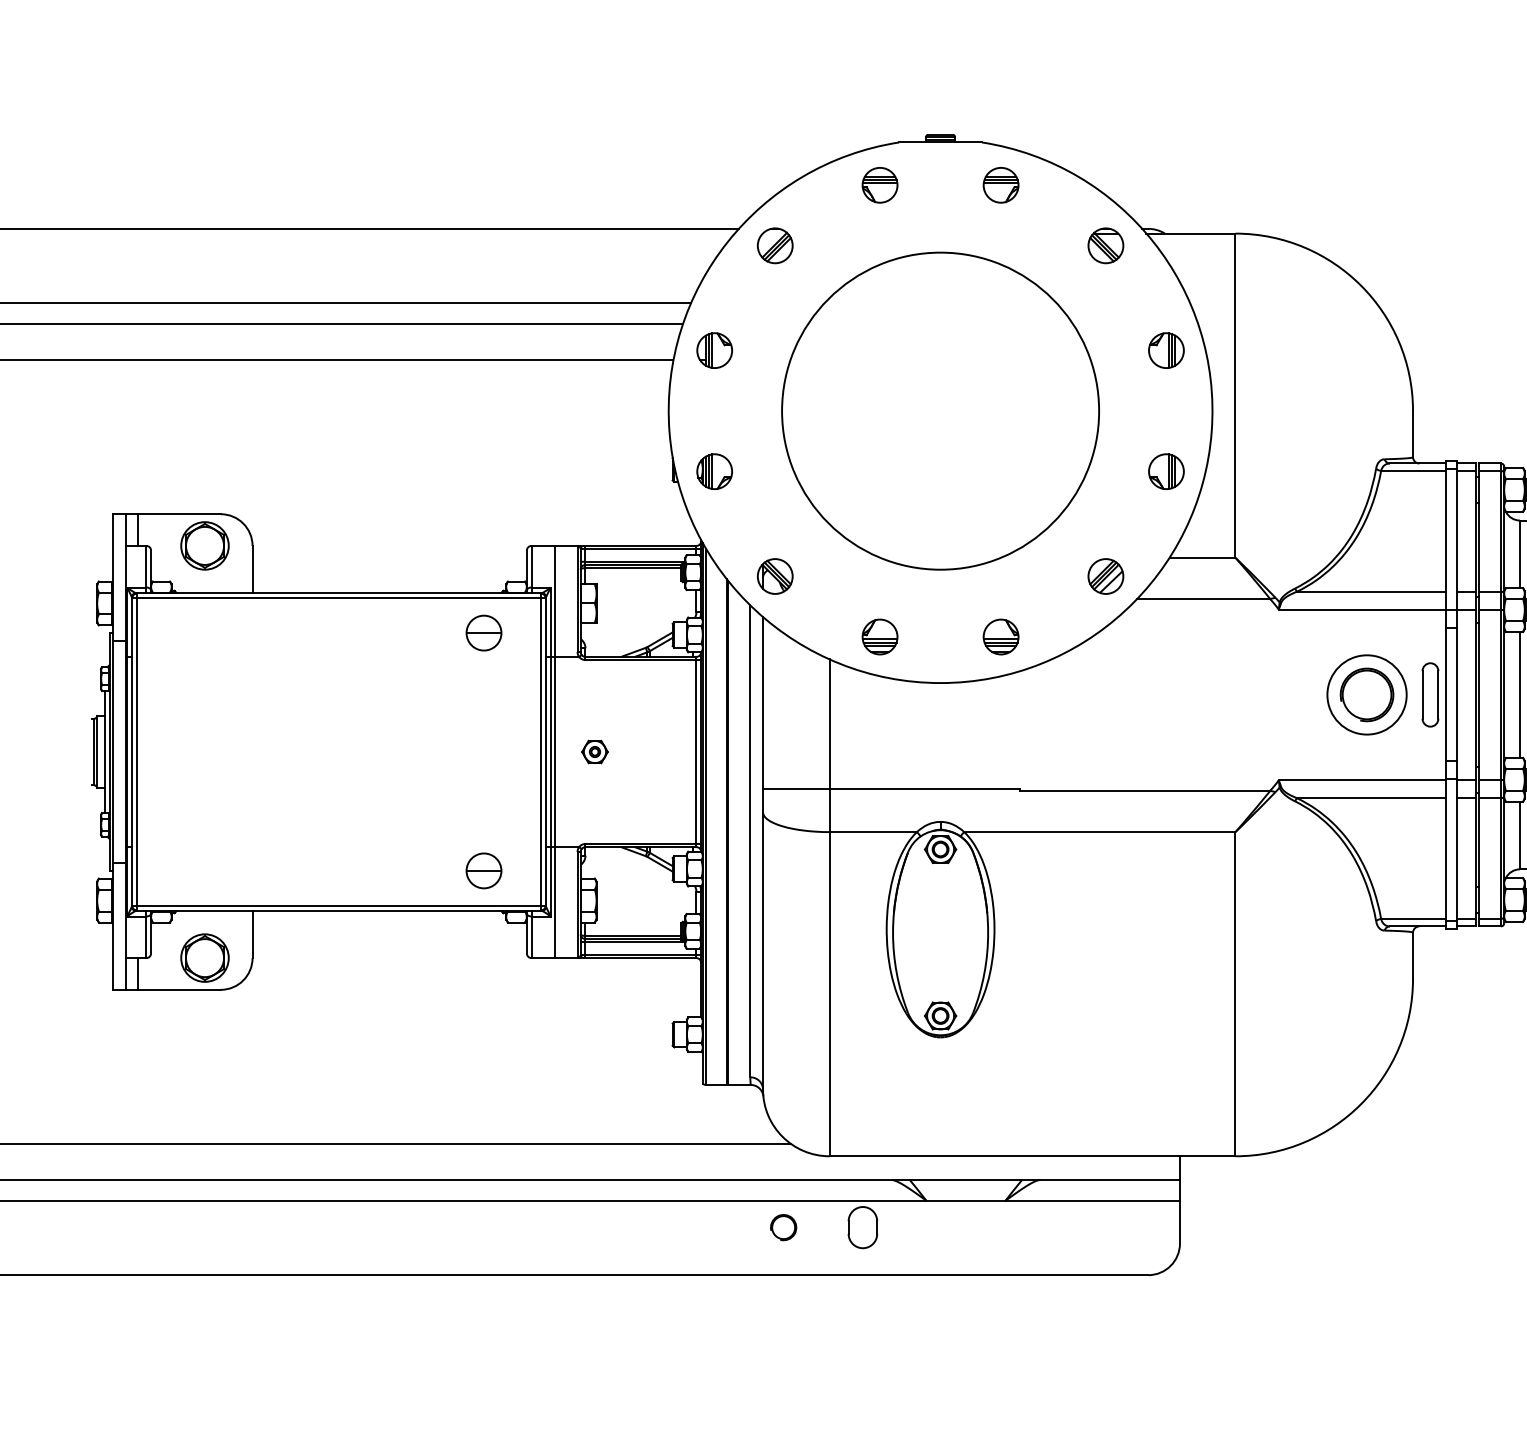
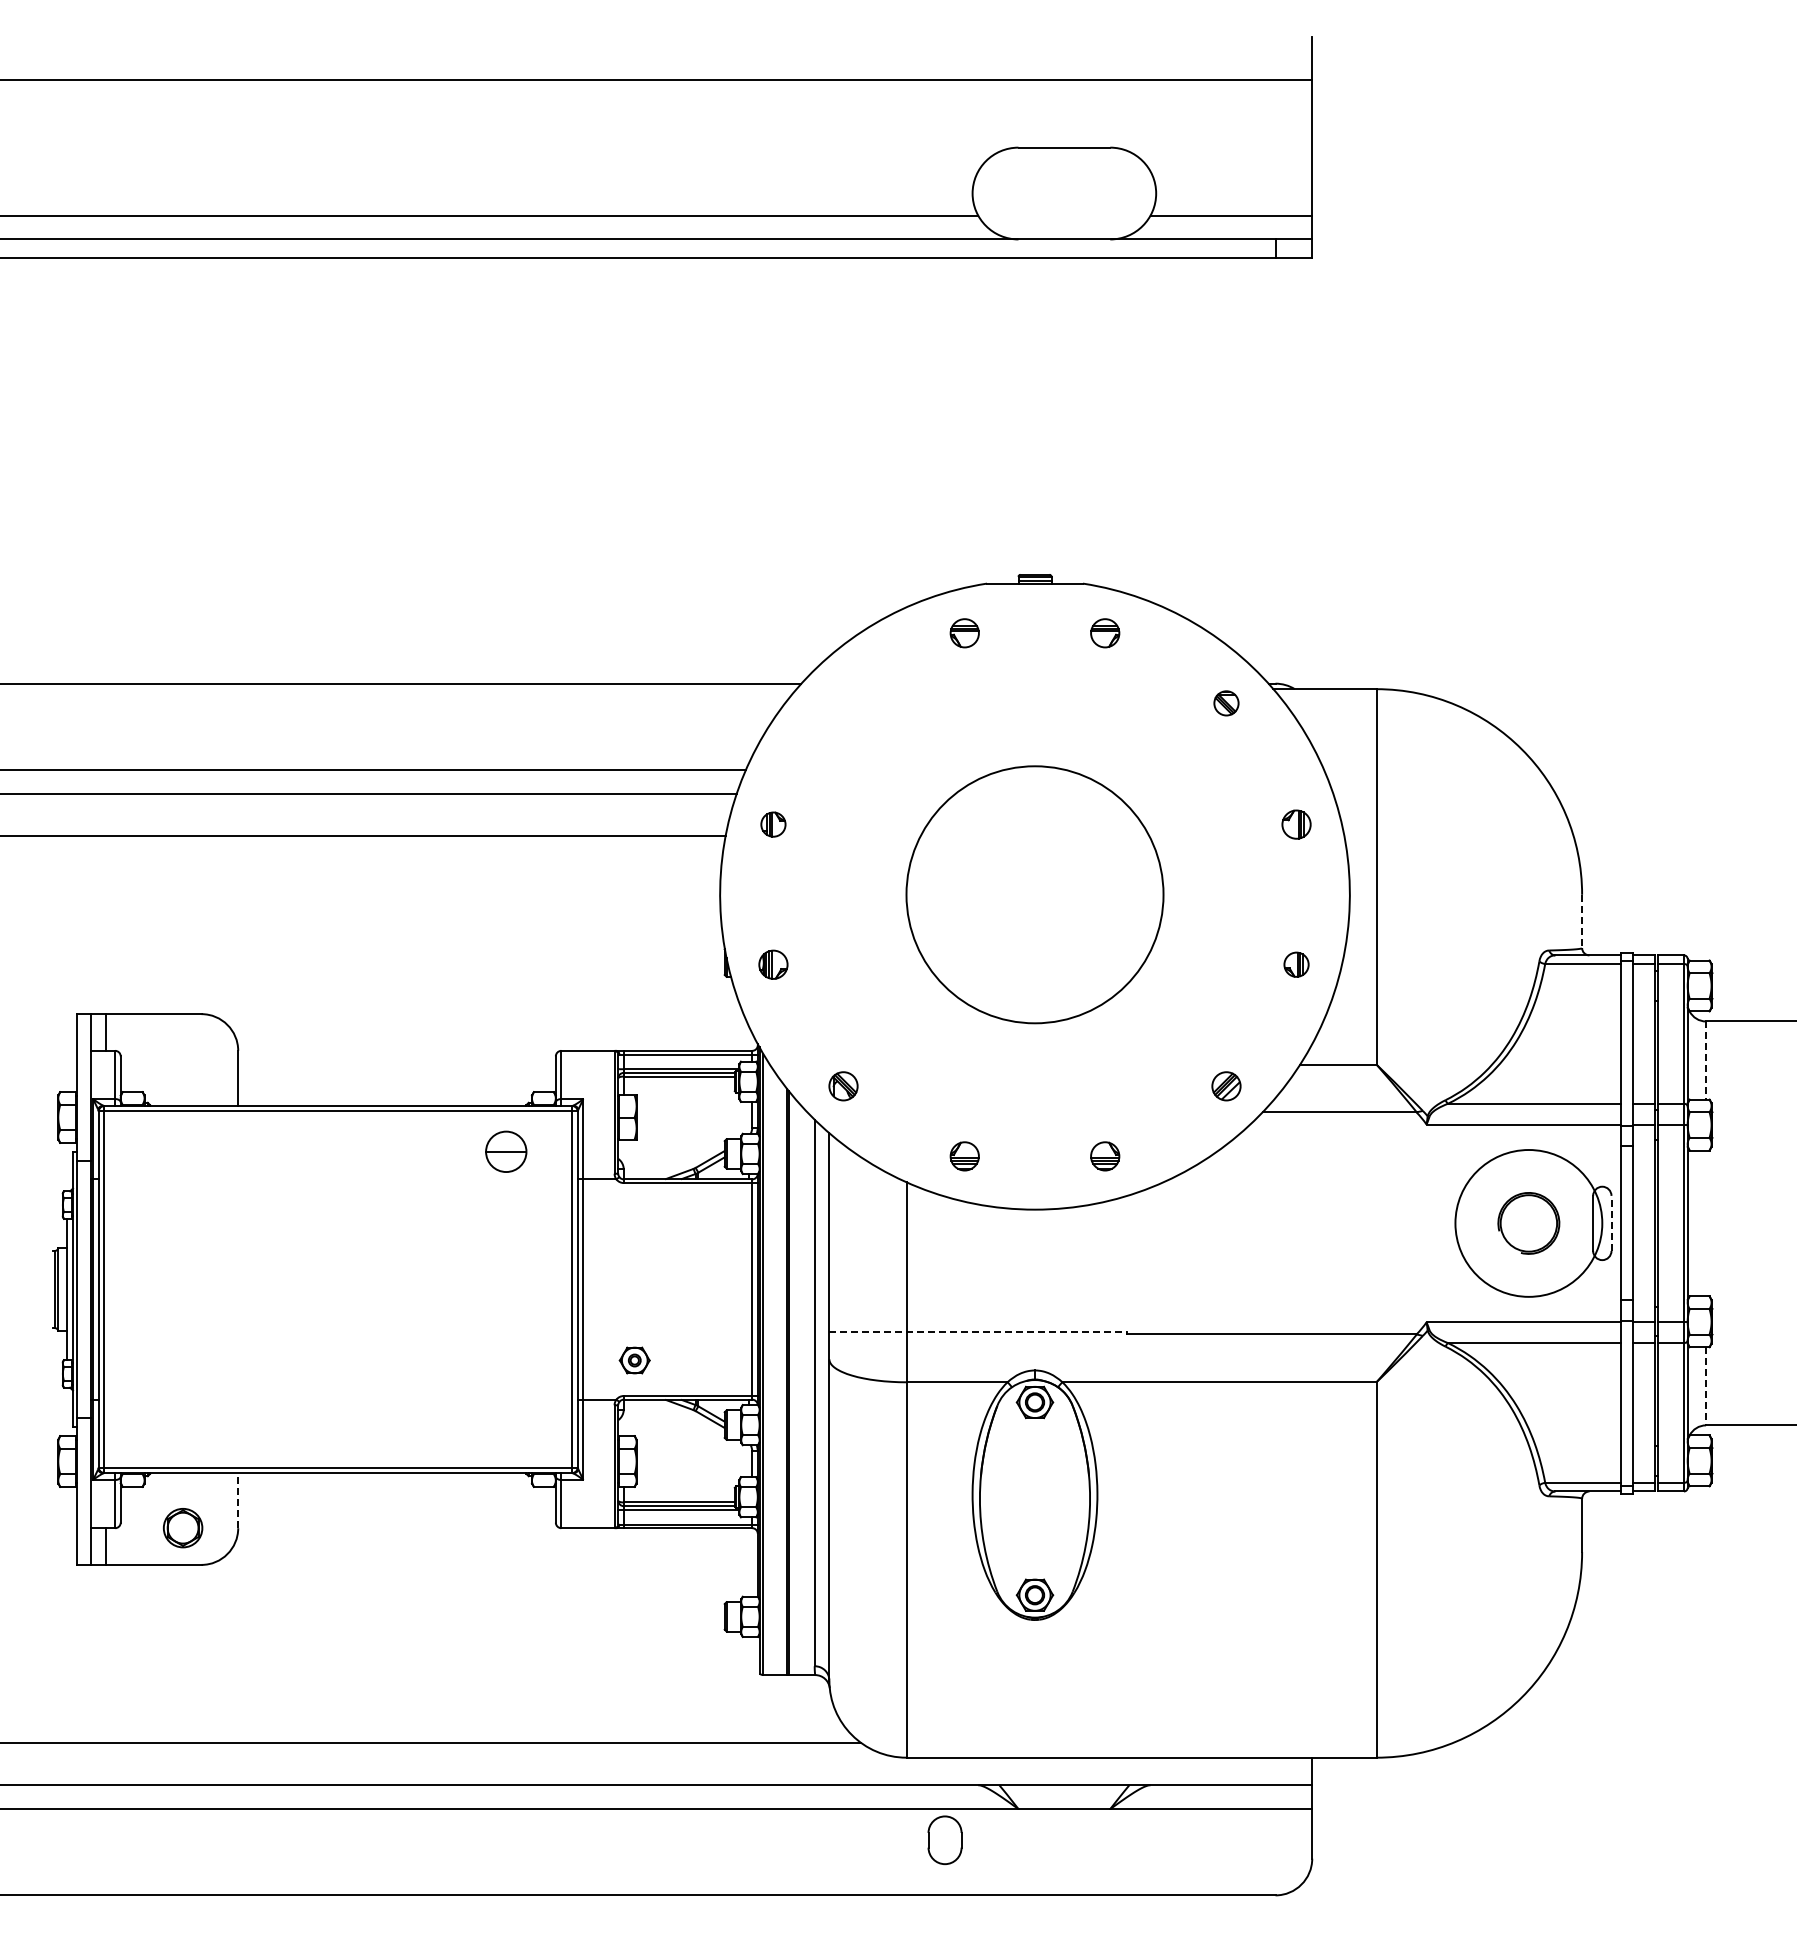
part: (879, 185) -> (964, 633), size x0.7
part: (1001, 185) -> (1105, 633), size x0.7
part: (775, 245) -> (843, 703), removed
part: (1105, 245) -> (1226, 703), size x0.6
part: (714, 350) -> (773, 824), size x0.6
part: (1166, 350) -> (1296, 824), size x0.7
circle: (940, 410) -> (1034, 894), size x0.7
line: (1413, 434) -> (1582, 921), solid -> dashed
part: (714, 471) -> (773, 964), size x0.7
part: (1166, 471) -> (1296, 964), size x0.6
part: (204, 545) -> (182, 1050), removed
line: (1520, 555) -> (1706, 1061), solid -> dashed
part: (775, 576) -> (843, 1086), size x0.7
part: (1105, 576) -> (1226, 1086), size x0.7
part: (879, 637) -> (964, 1156), size x0.7
part: (1001, 637) -> (1105, 1156), size x0.7
circle: (1366, 695) -> (1528, 1223), size x1.6
line: (1438, 695) -> (1611, 1223), solid -> dashed
line: (1520, 695) -> (1706, 1223), removed
line: (555, 752) -> (588, 1289), removed
part: (594, 752) -> (634, 1360), moved
line: (891, 789) -> (978, 1332), solid -> dashed
line: (1520, 835) -> (1706, 1386), solid -> dashed
part: (484, 871) -> (506, 1427), removed
line: (252, 934) -> (238, 1500), solid -> dashed
part: (204, 957) -> (182, 1527), size x0.7
part: (782, 1226) -> (852, 1839), removed

